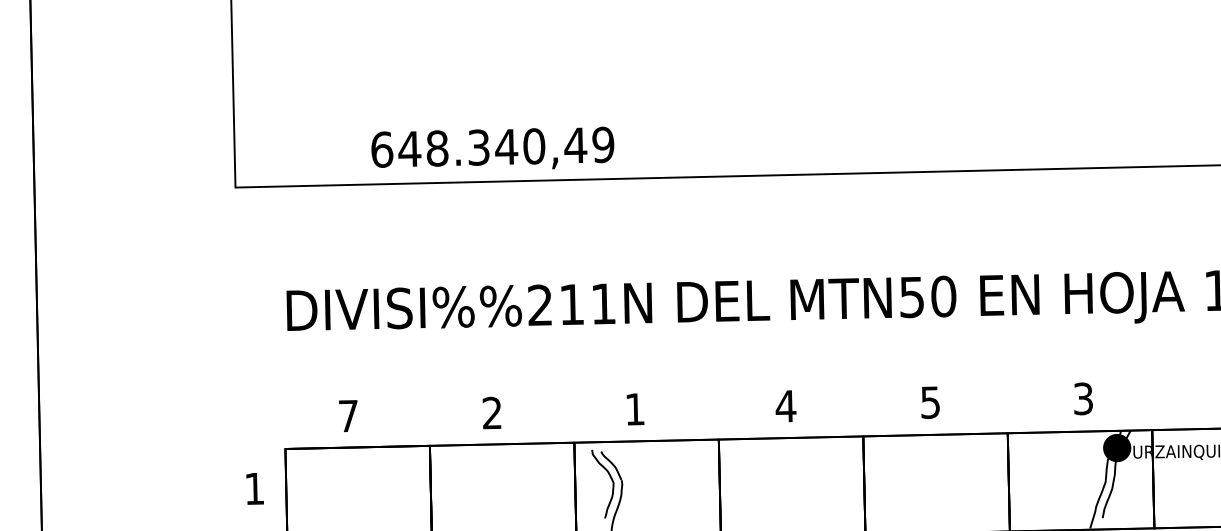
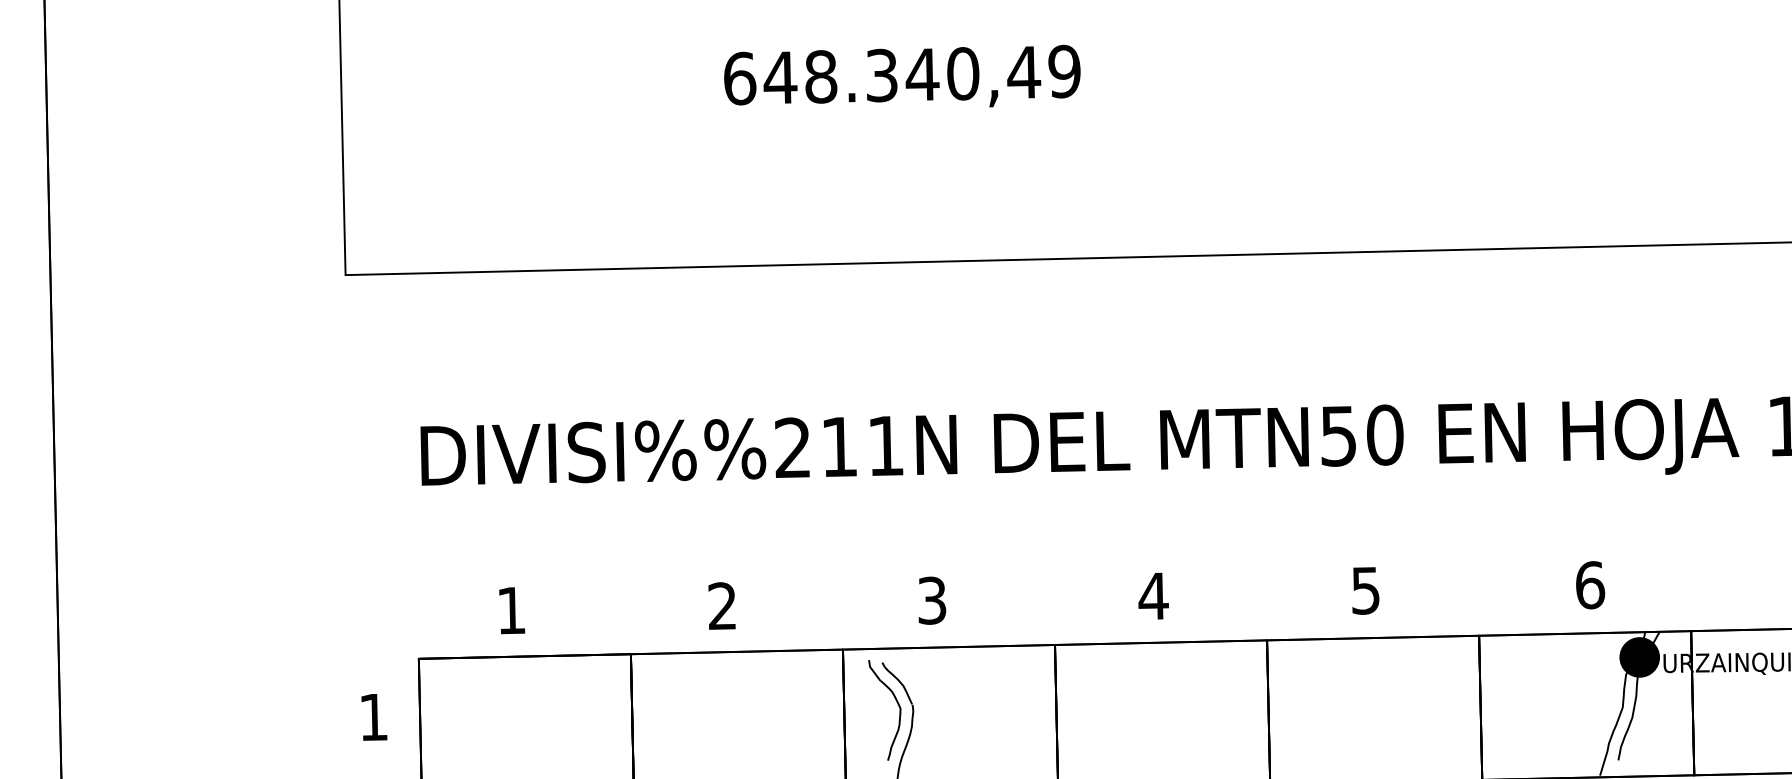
text: (492, 147) -> (901, 75), moved
text: (1083, 398) -> (1590, 584), 3 -> 6
text: (635, 409) -> (932, 600), 1 -> 3
text: (348, 416) -> (511, 611), 7 -> 1

